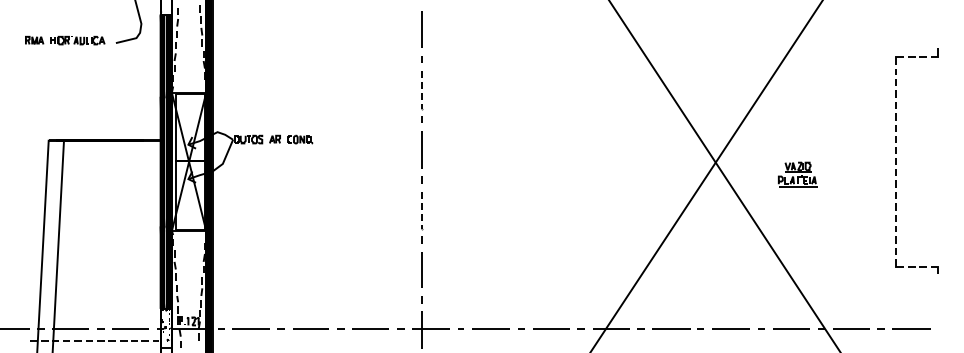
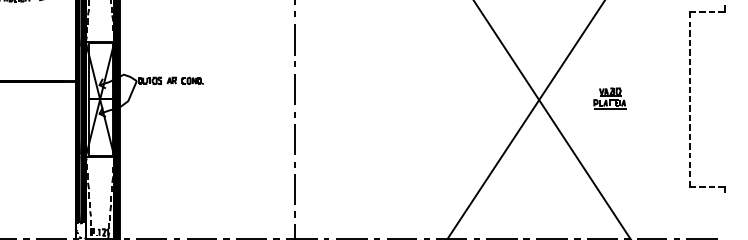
line: (422, 90) -> (294, 39), dashed -> solid
part: (797, 174) -> (609, 98), moved
line: (422, 211) -> (294, 140), dashed -> solid

